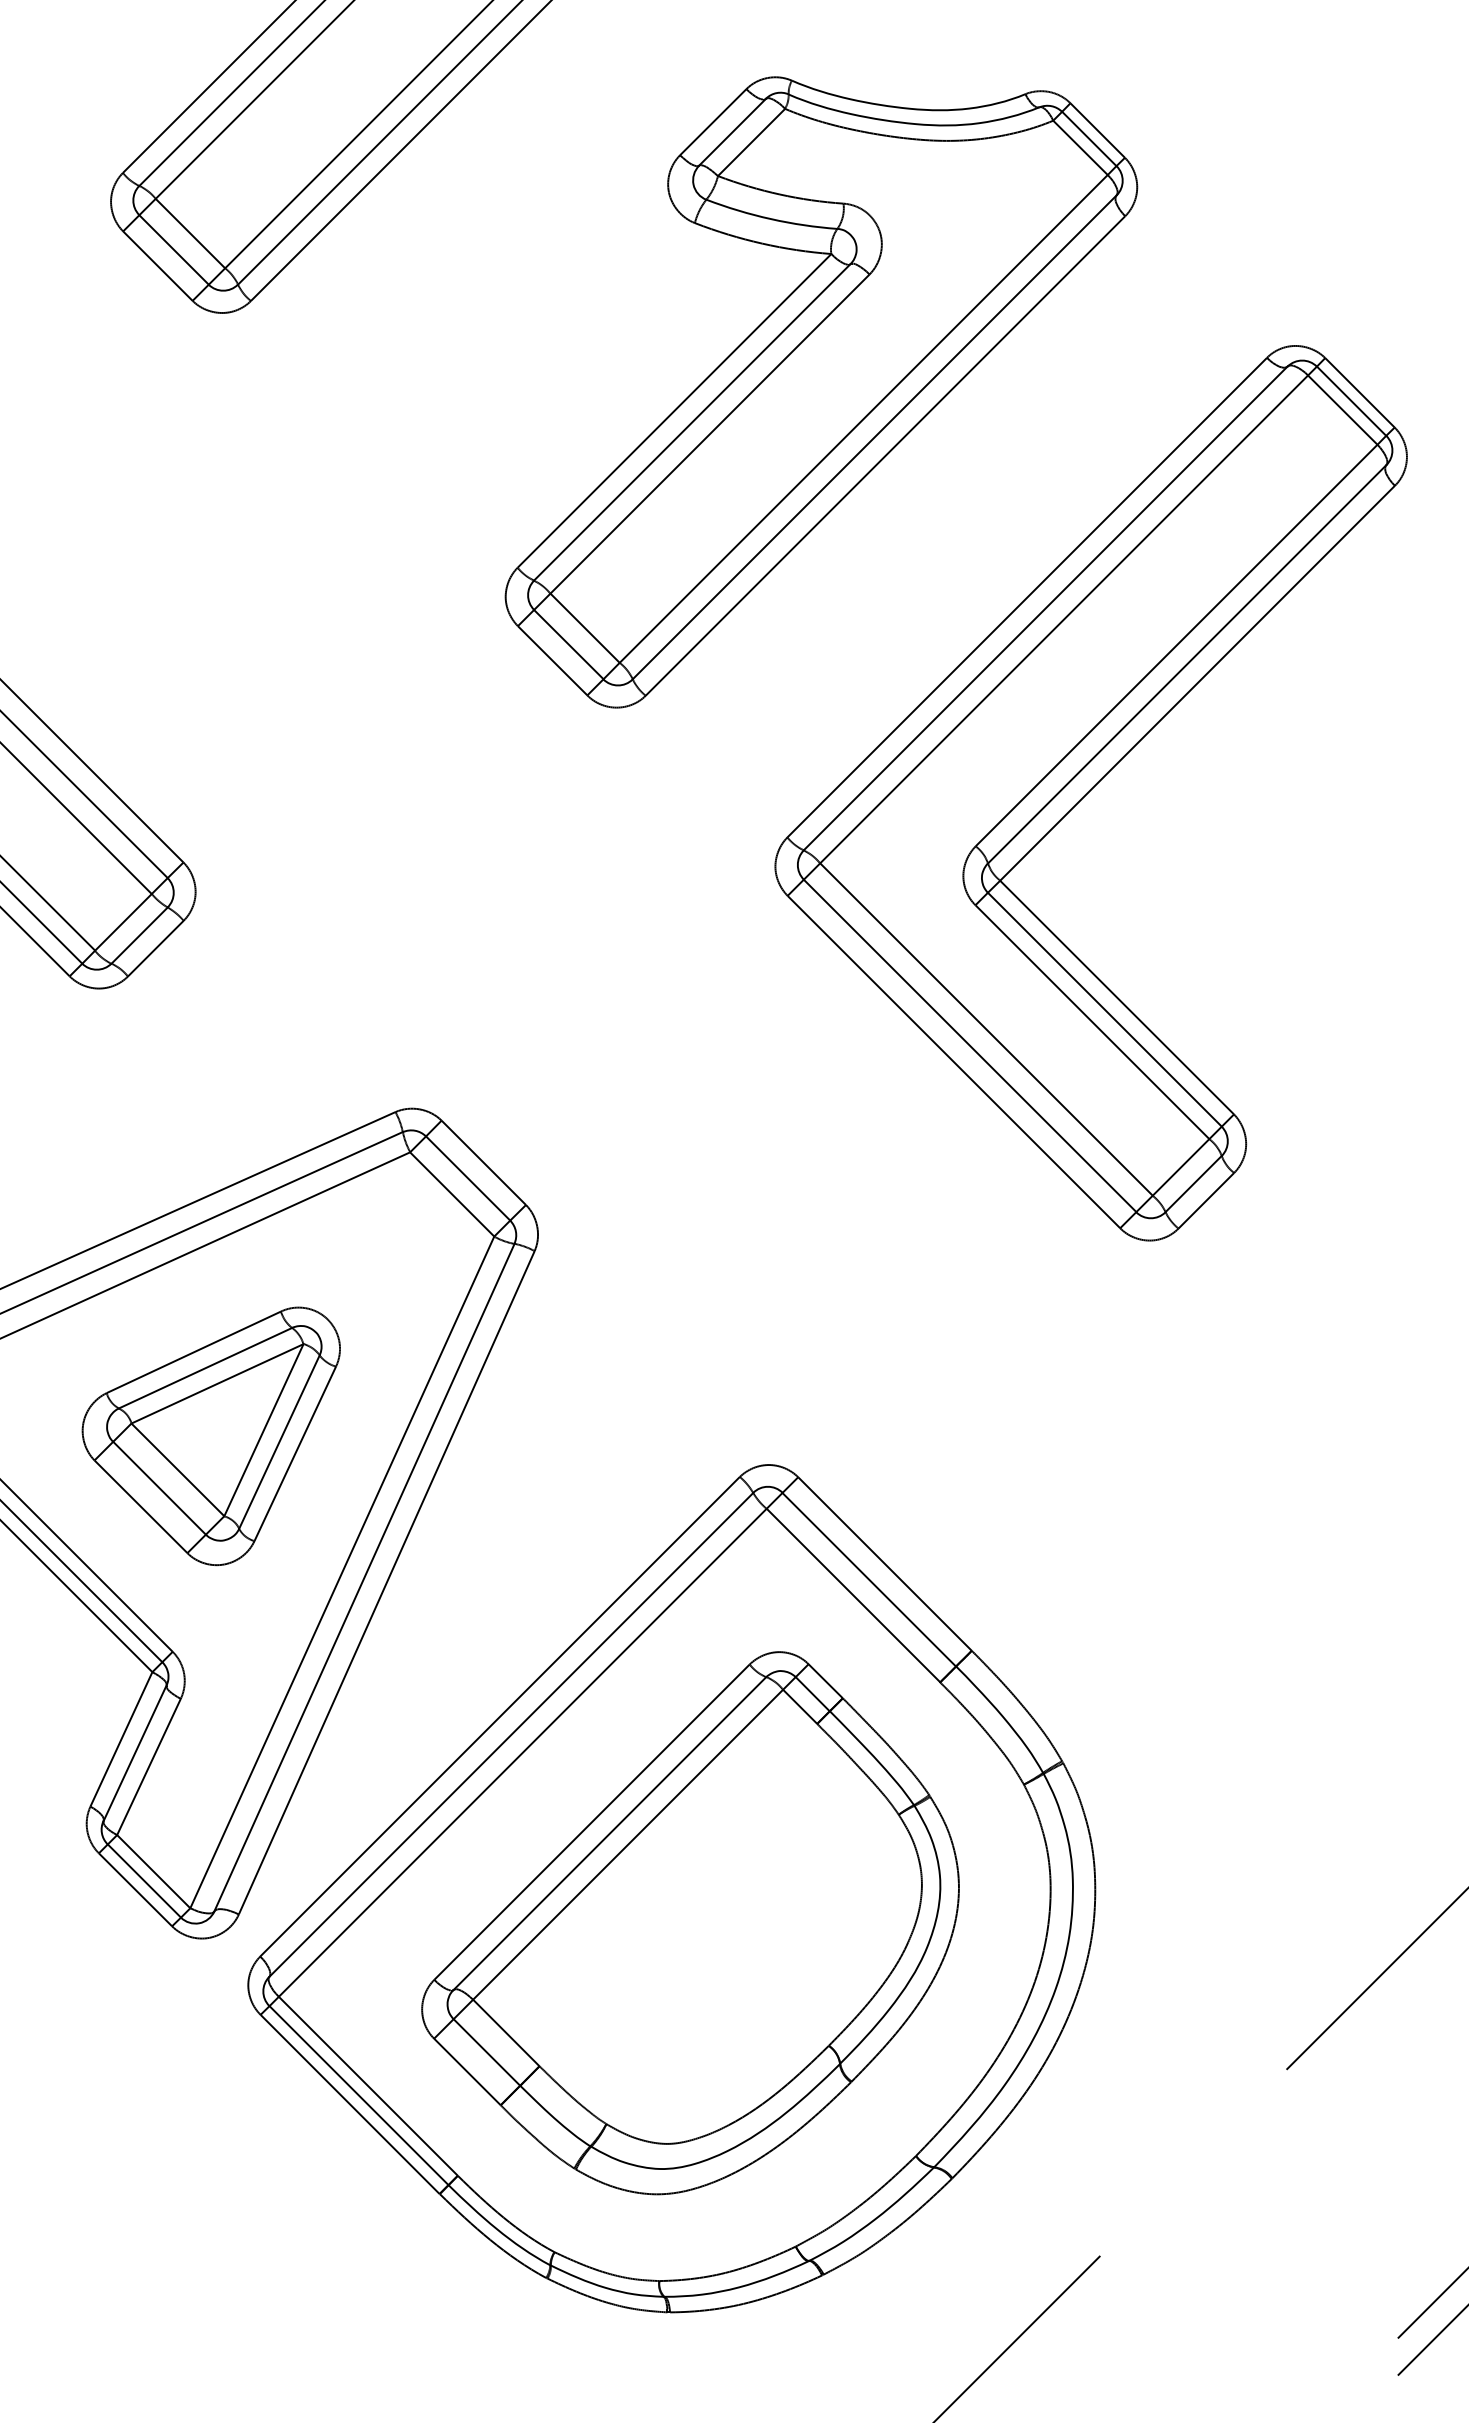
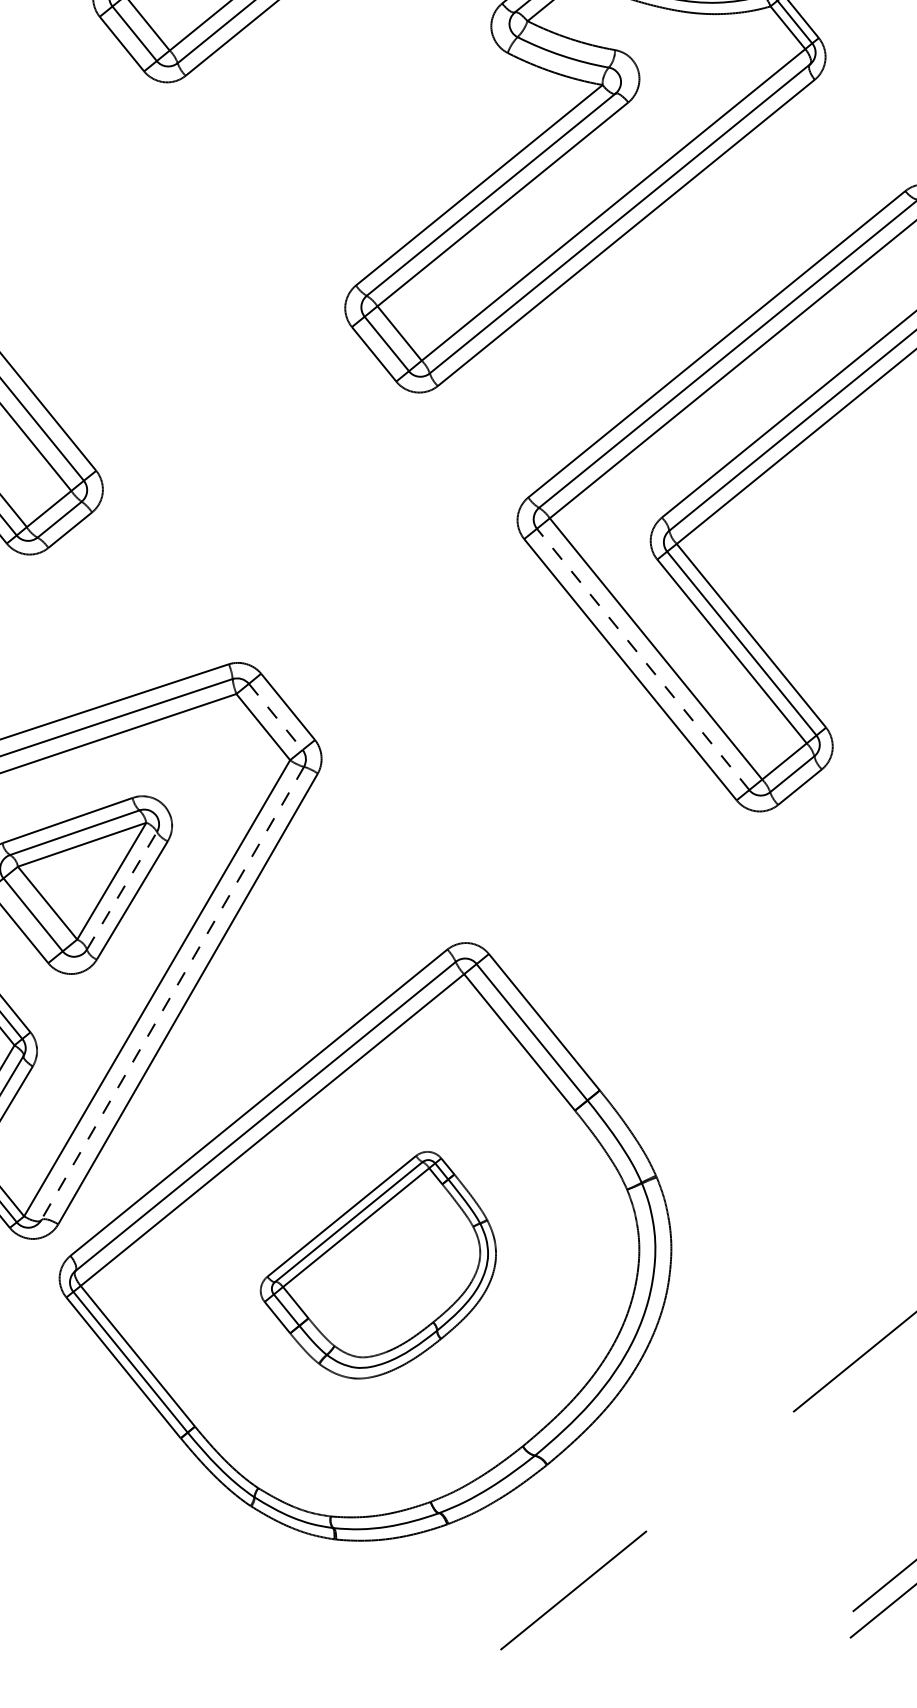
line: (969, 1045) -> (642, 659), solid -> dashed
line: (468, 1178) -> (276, 716), solid -> dashed
line: (279, 1442) -> (121, 891), solid -> dashed
line: (364, 1577) -> (172, 993), solid -> dashed
part: (690, 1923) -> (379, 1264), size x0.6

